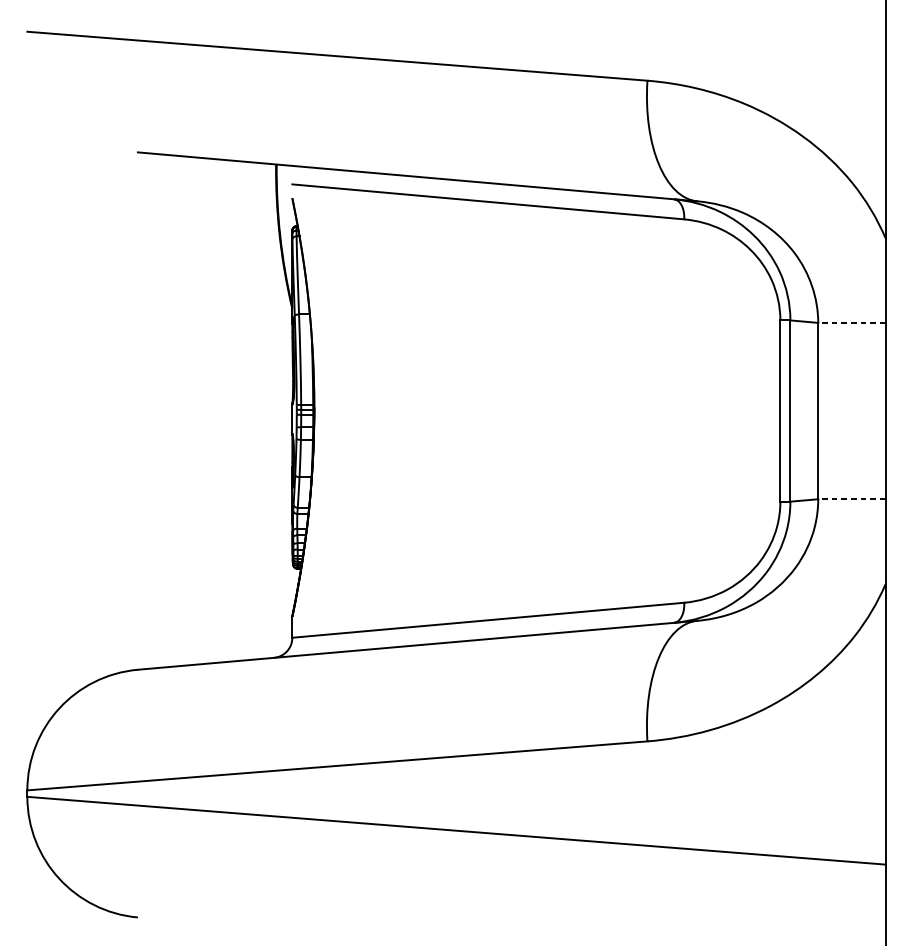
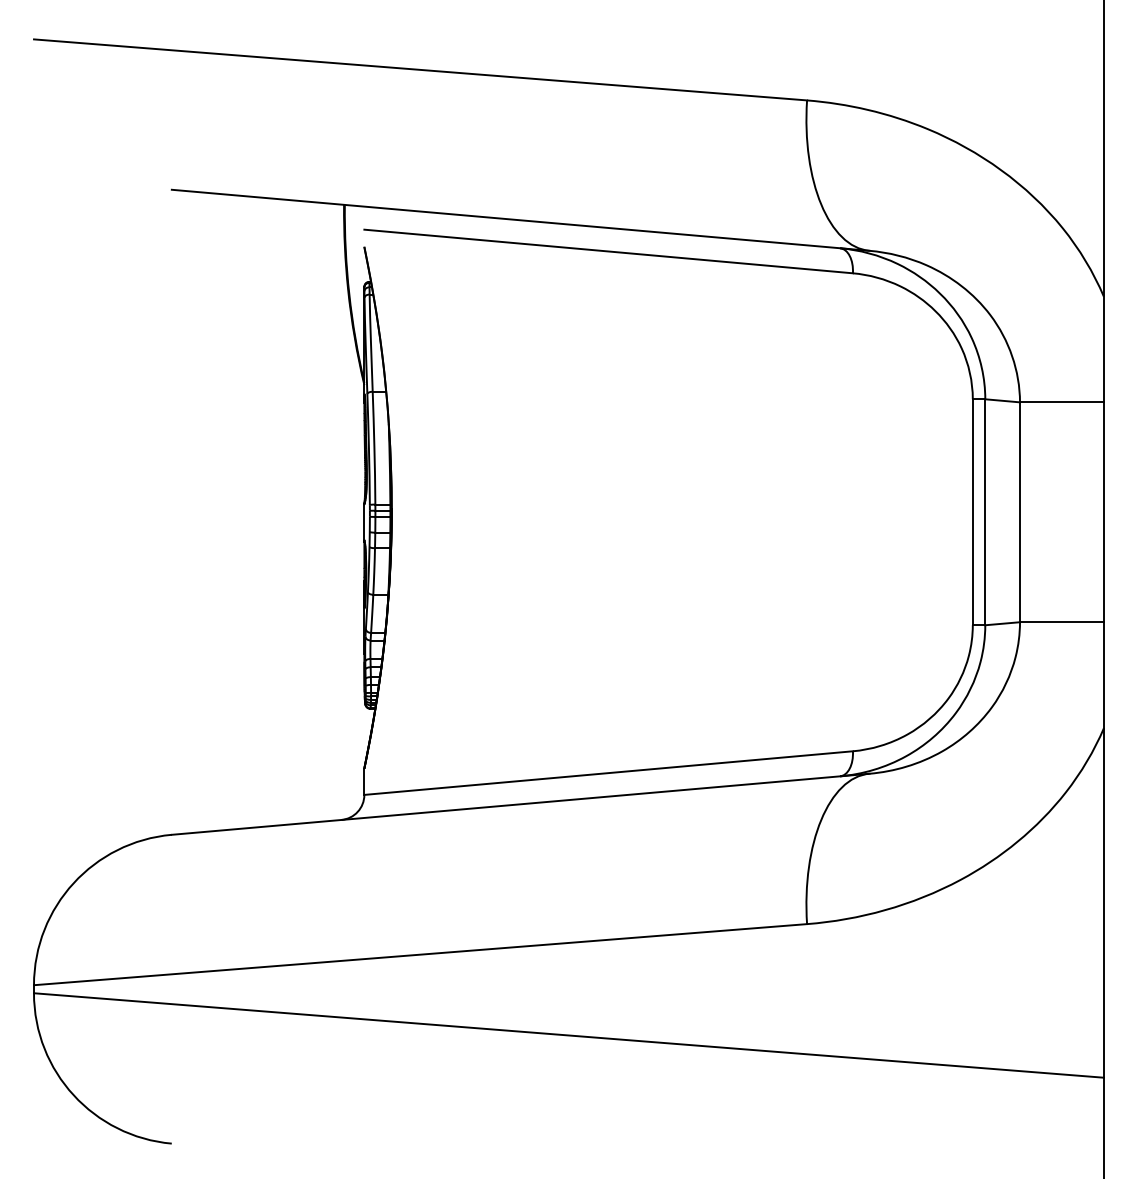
line: (851, 323) -> (1061, 402), dashed -> solid
line: (851, 499) -> (1061, 622), dashed -> solid

